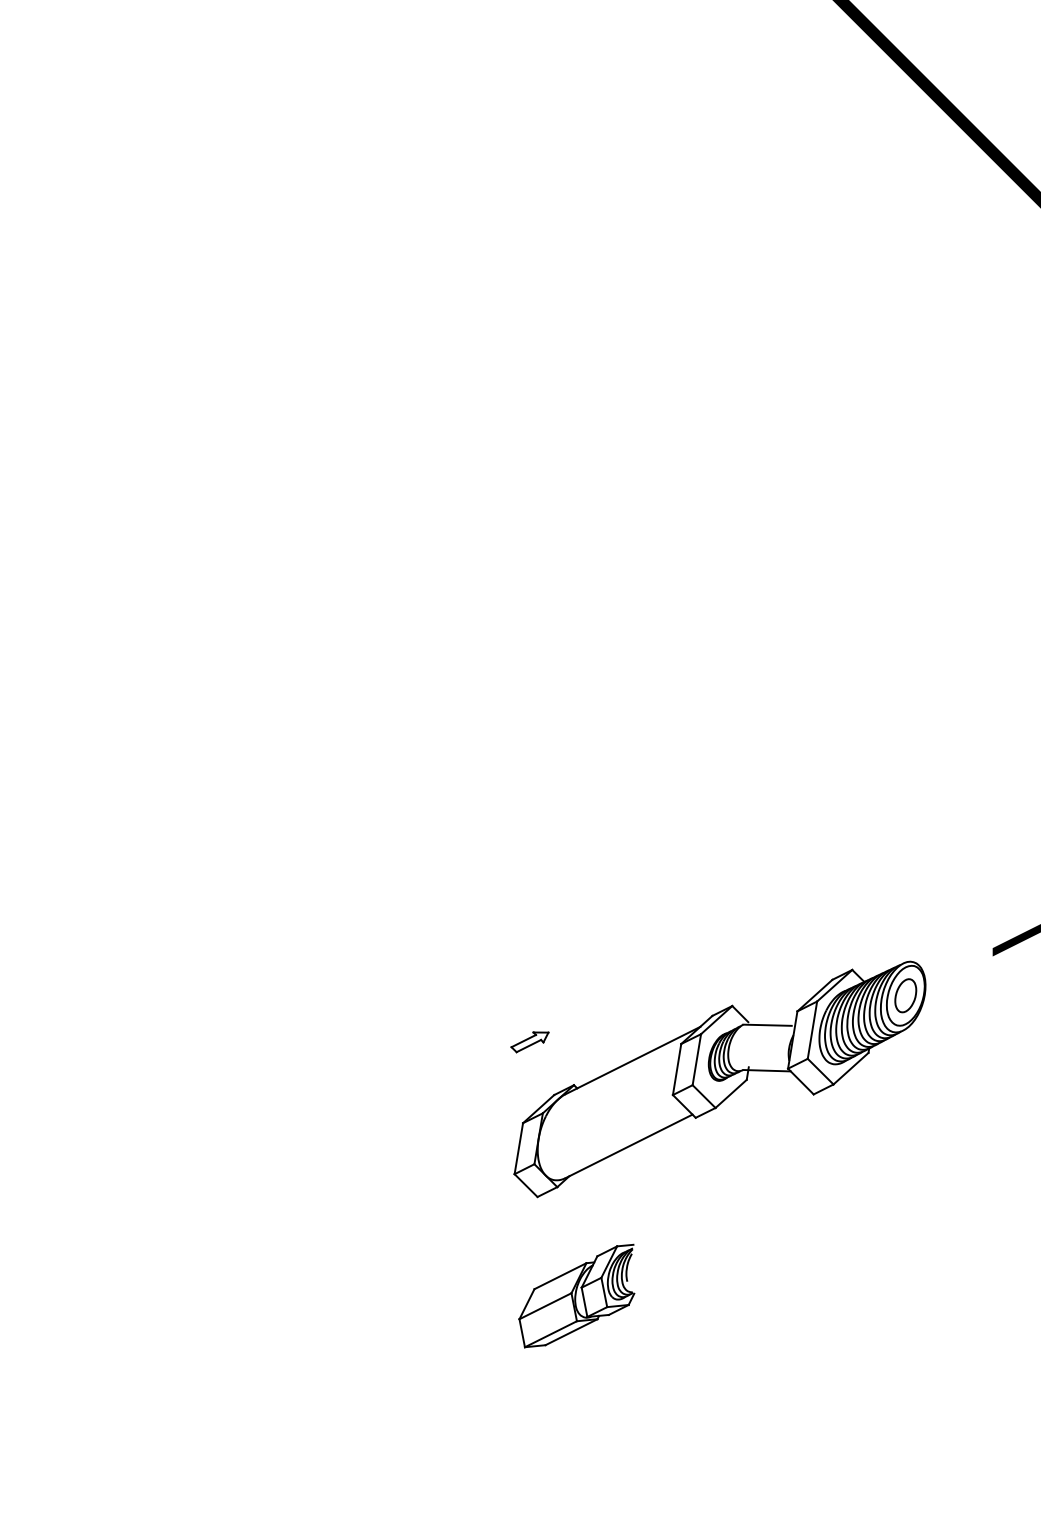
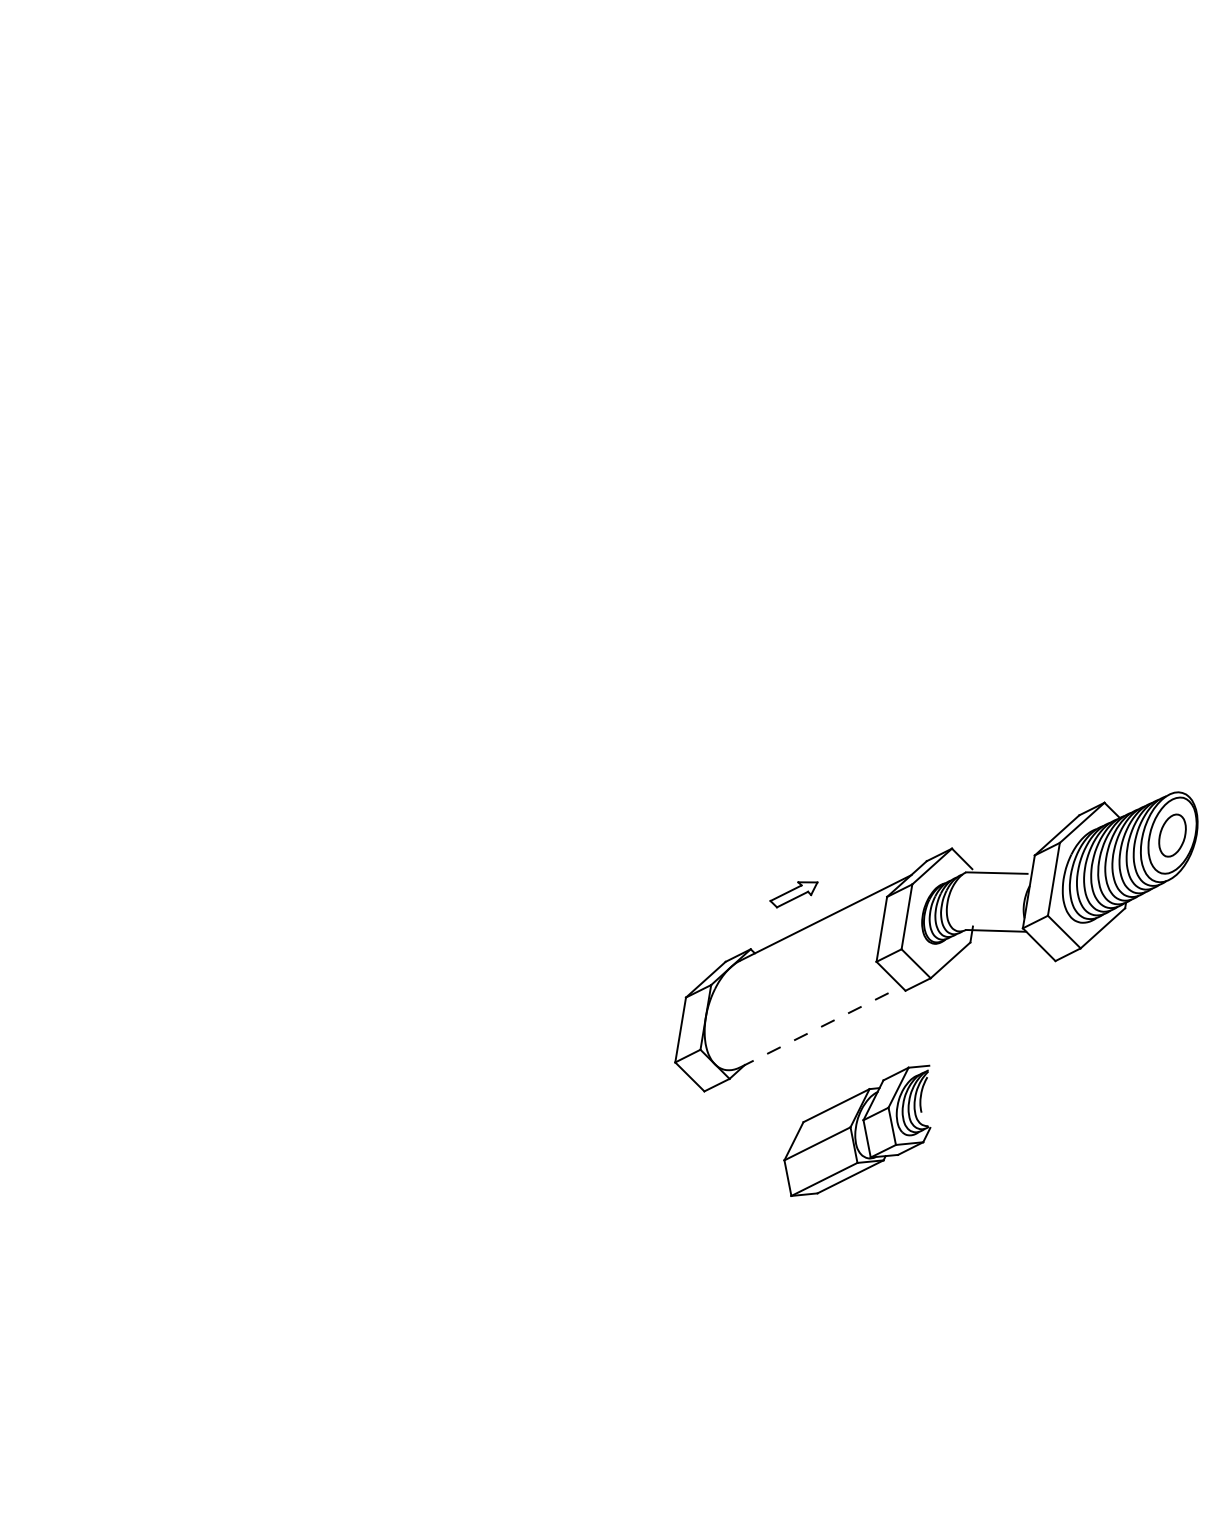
part: (529, 1042) -> (793, 895), moved
line: (629, 1146) -> (821, 1027), solid -> dashed
part: (576, 1295) -> (856, 1130), moved

